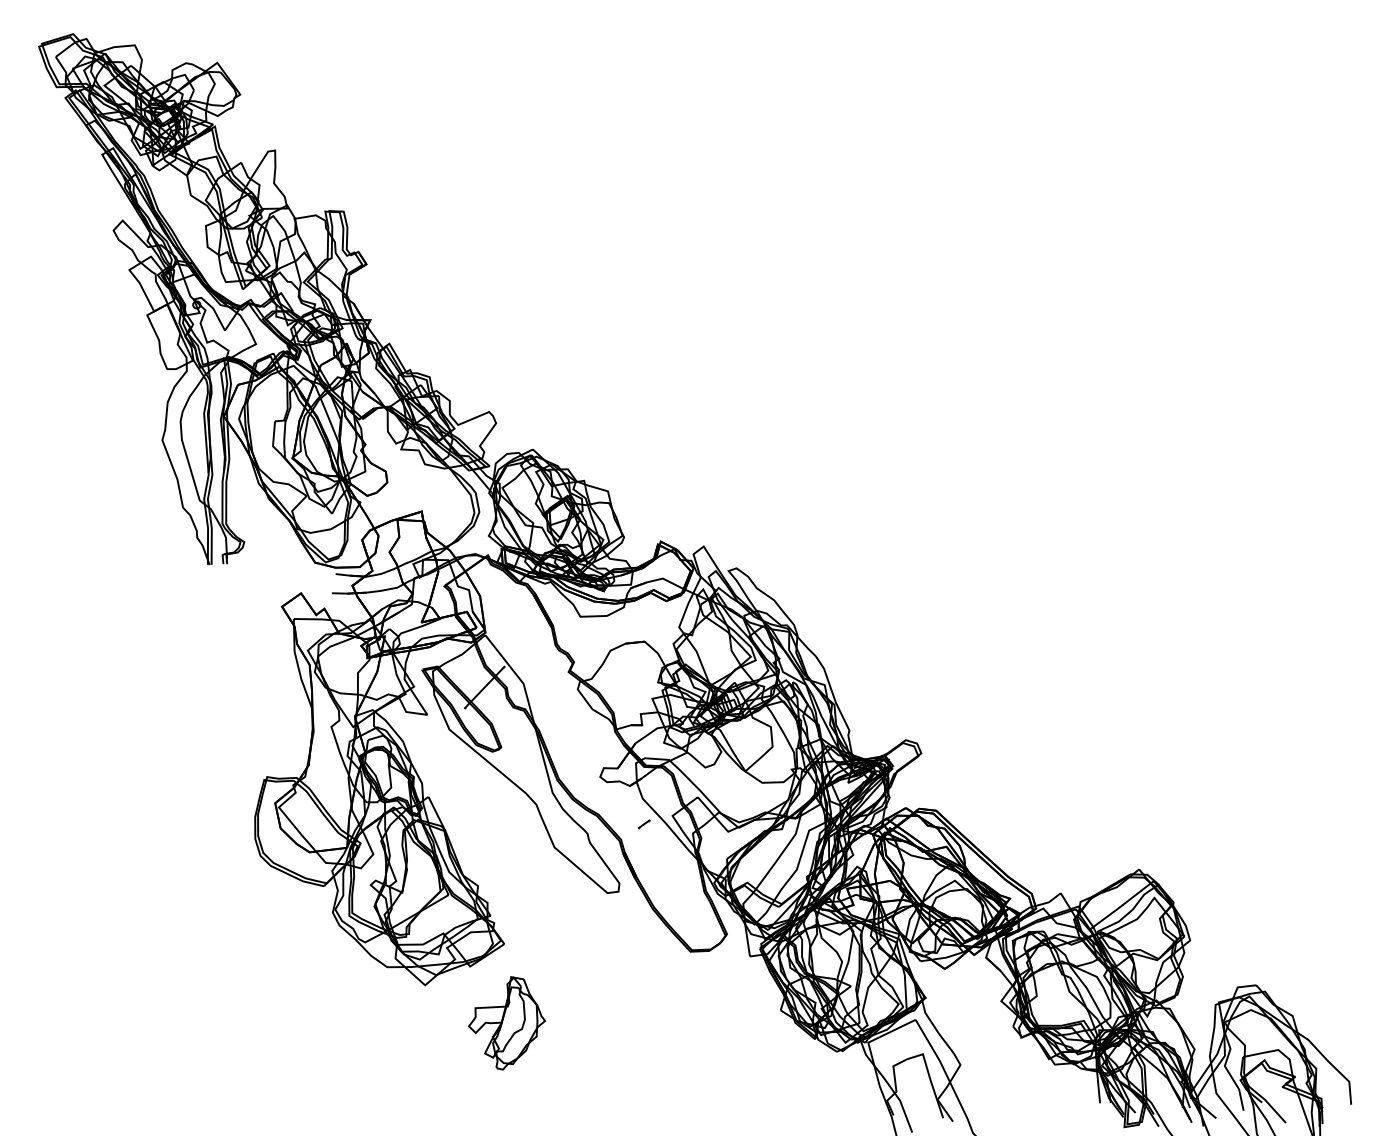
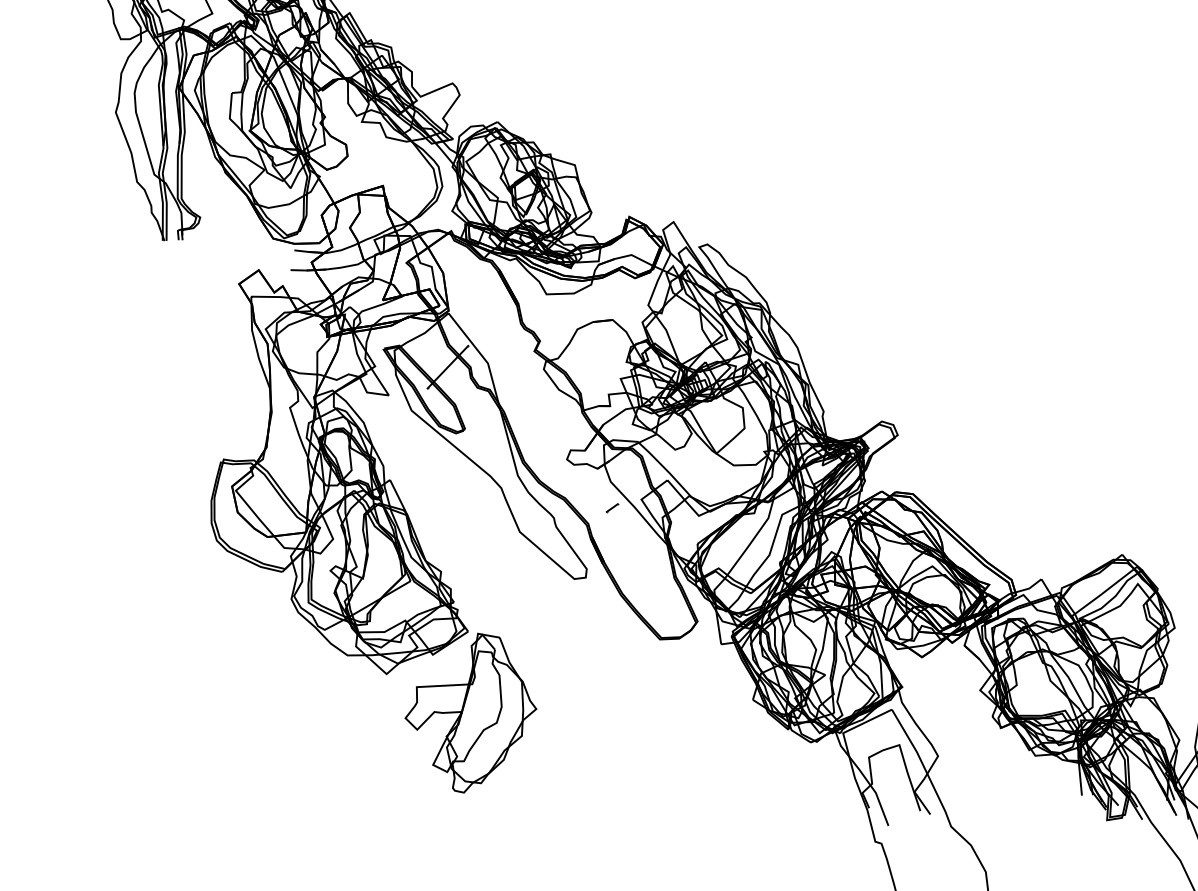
part: (506, 1023) -> (470, 713), size x1.67

